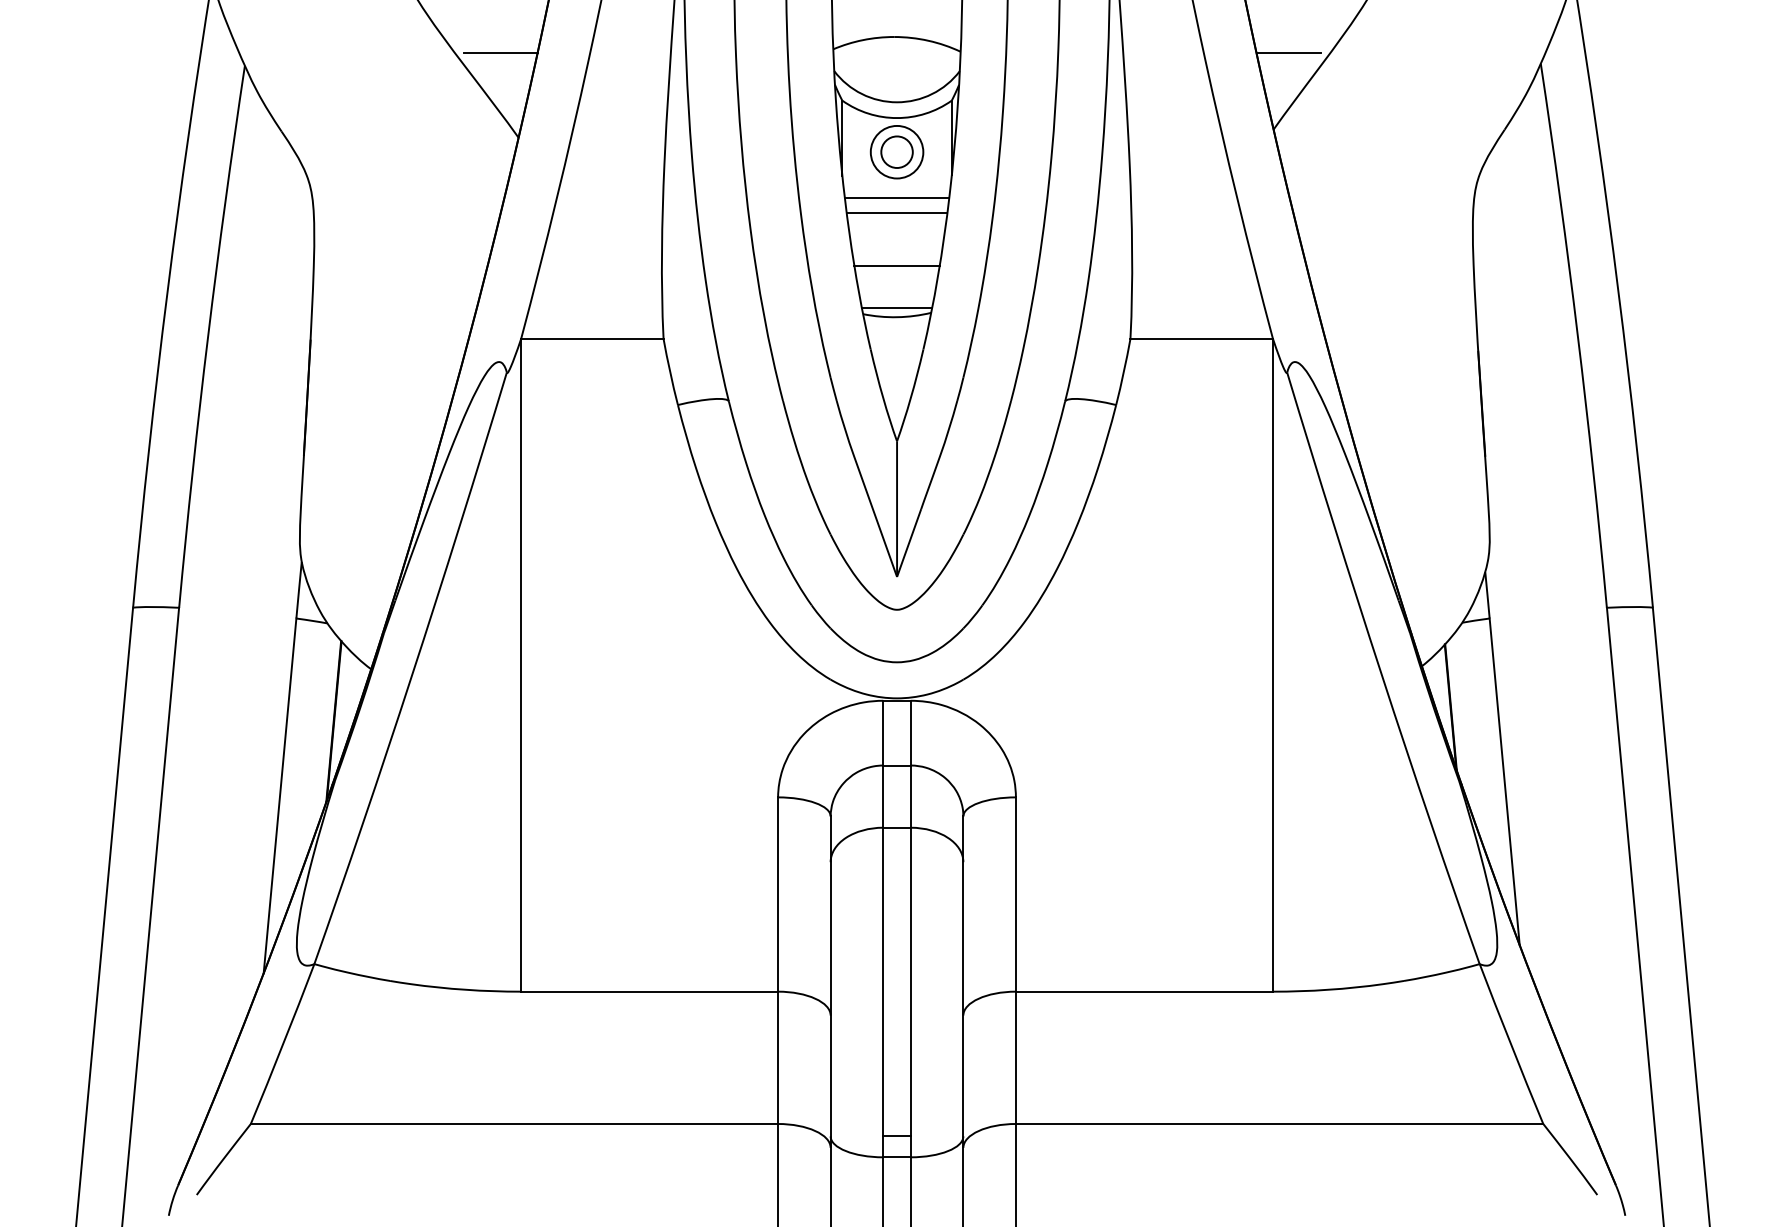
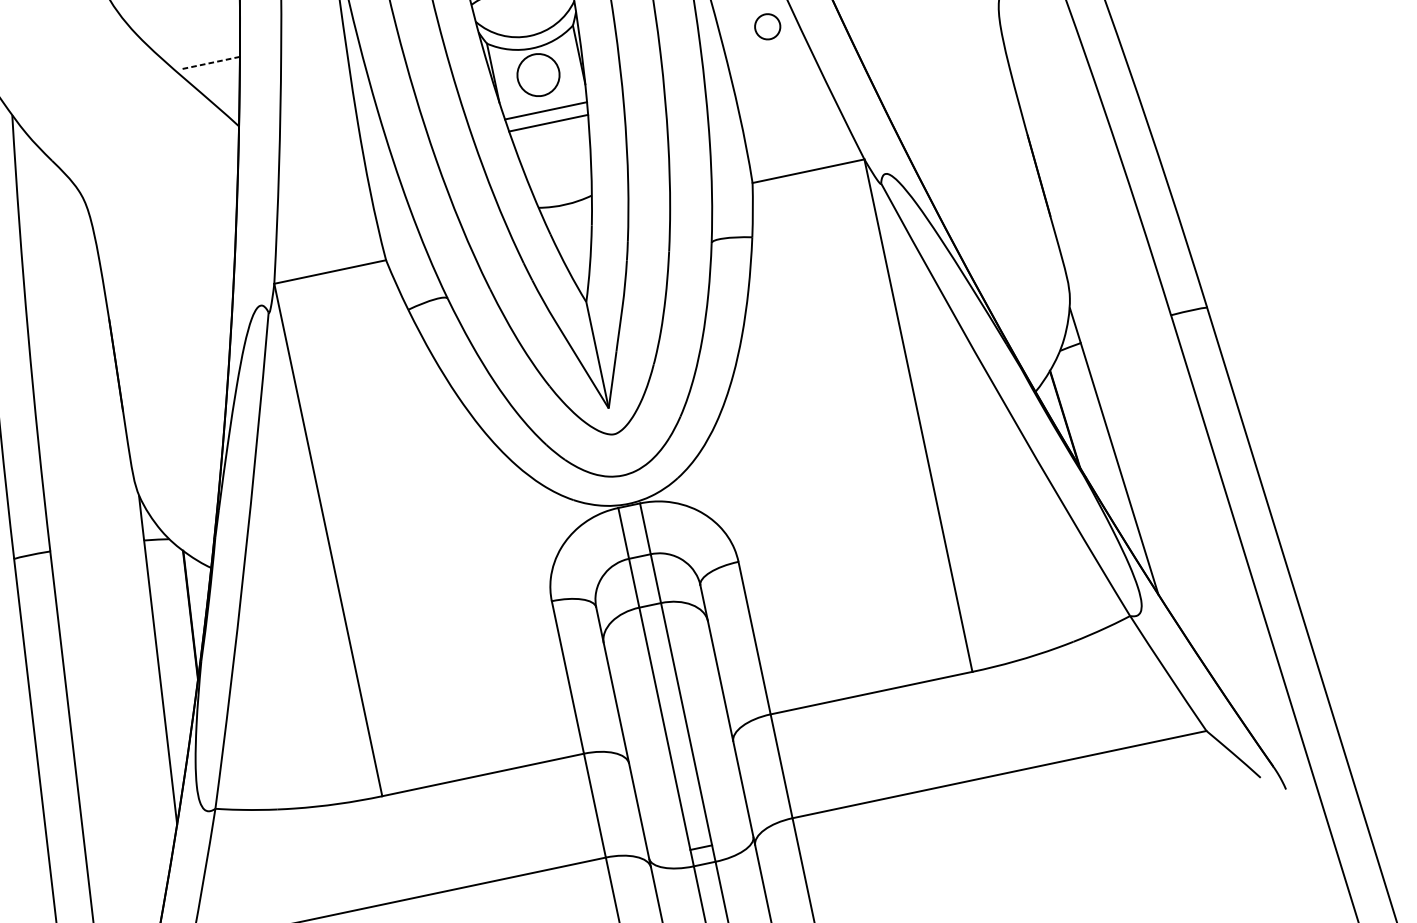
line: (500, 53) -> (210, 63), solid -> dashed
circle: (896, 151) -> (767, 26), moved
line: (896, 266) -> (556, 164), removed
line: (896, 308) -> (563, 197), removed

